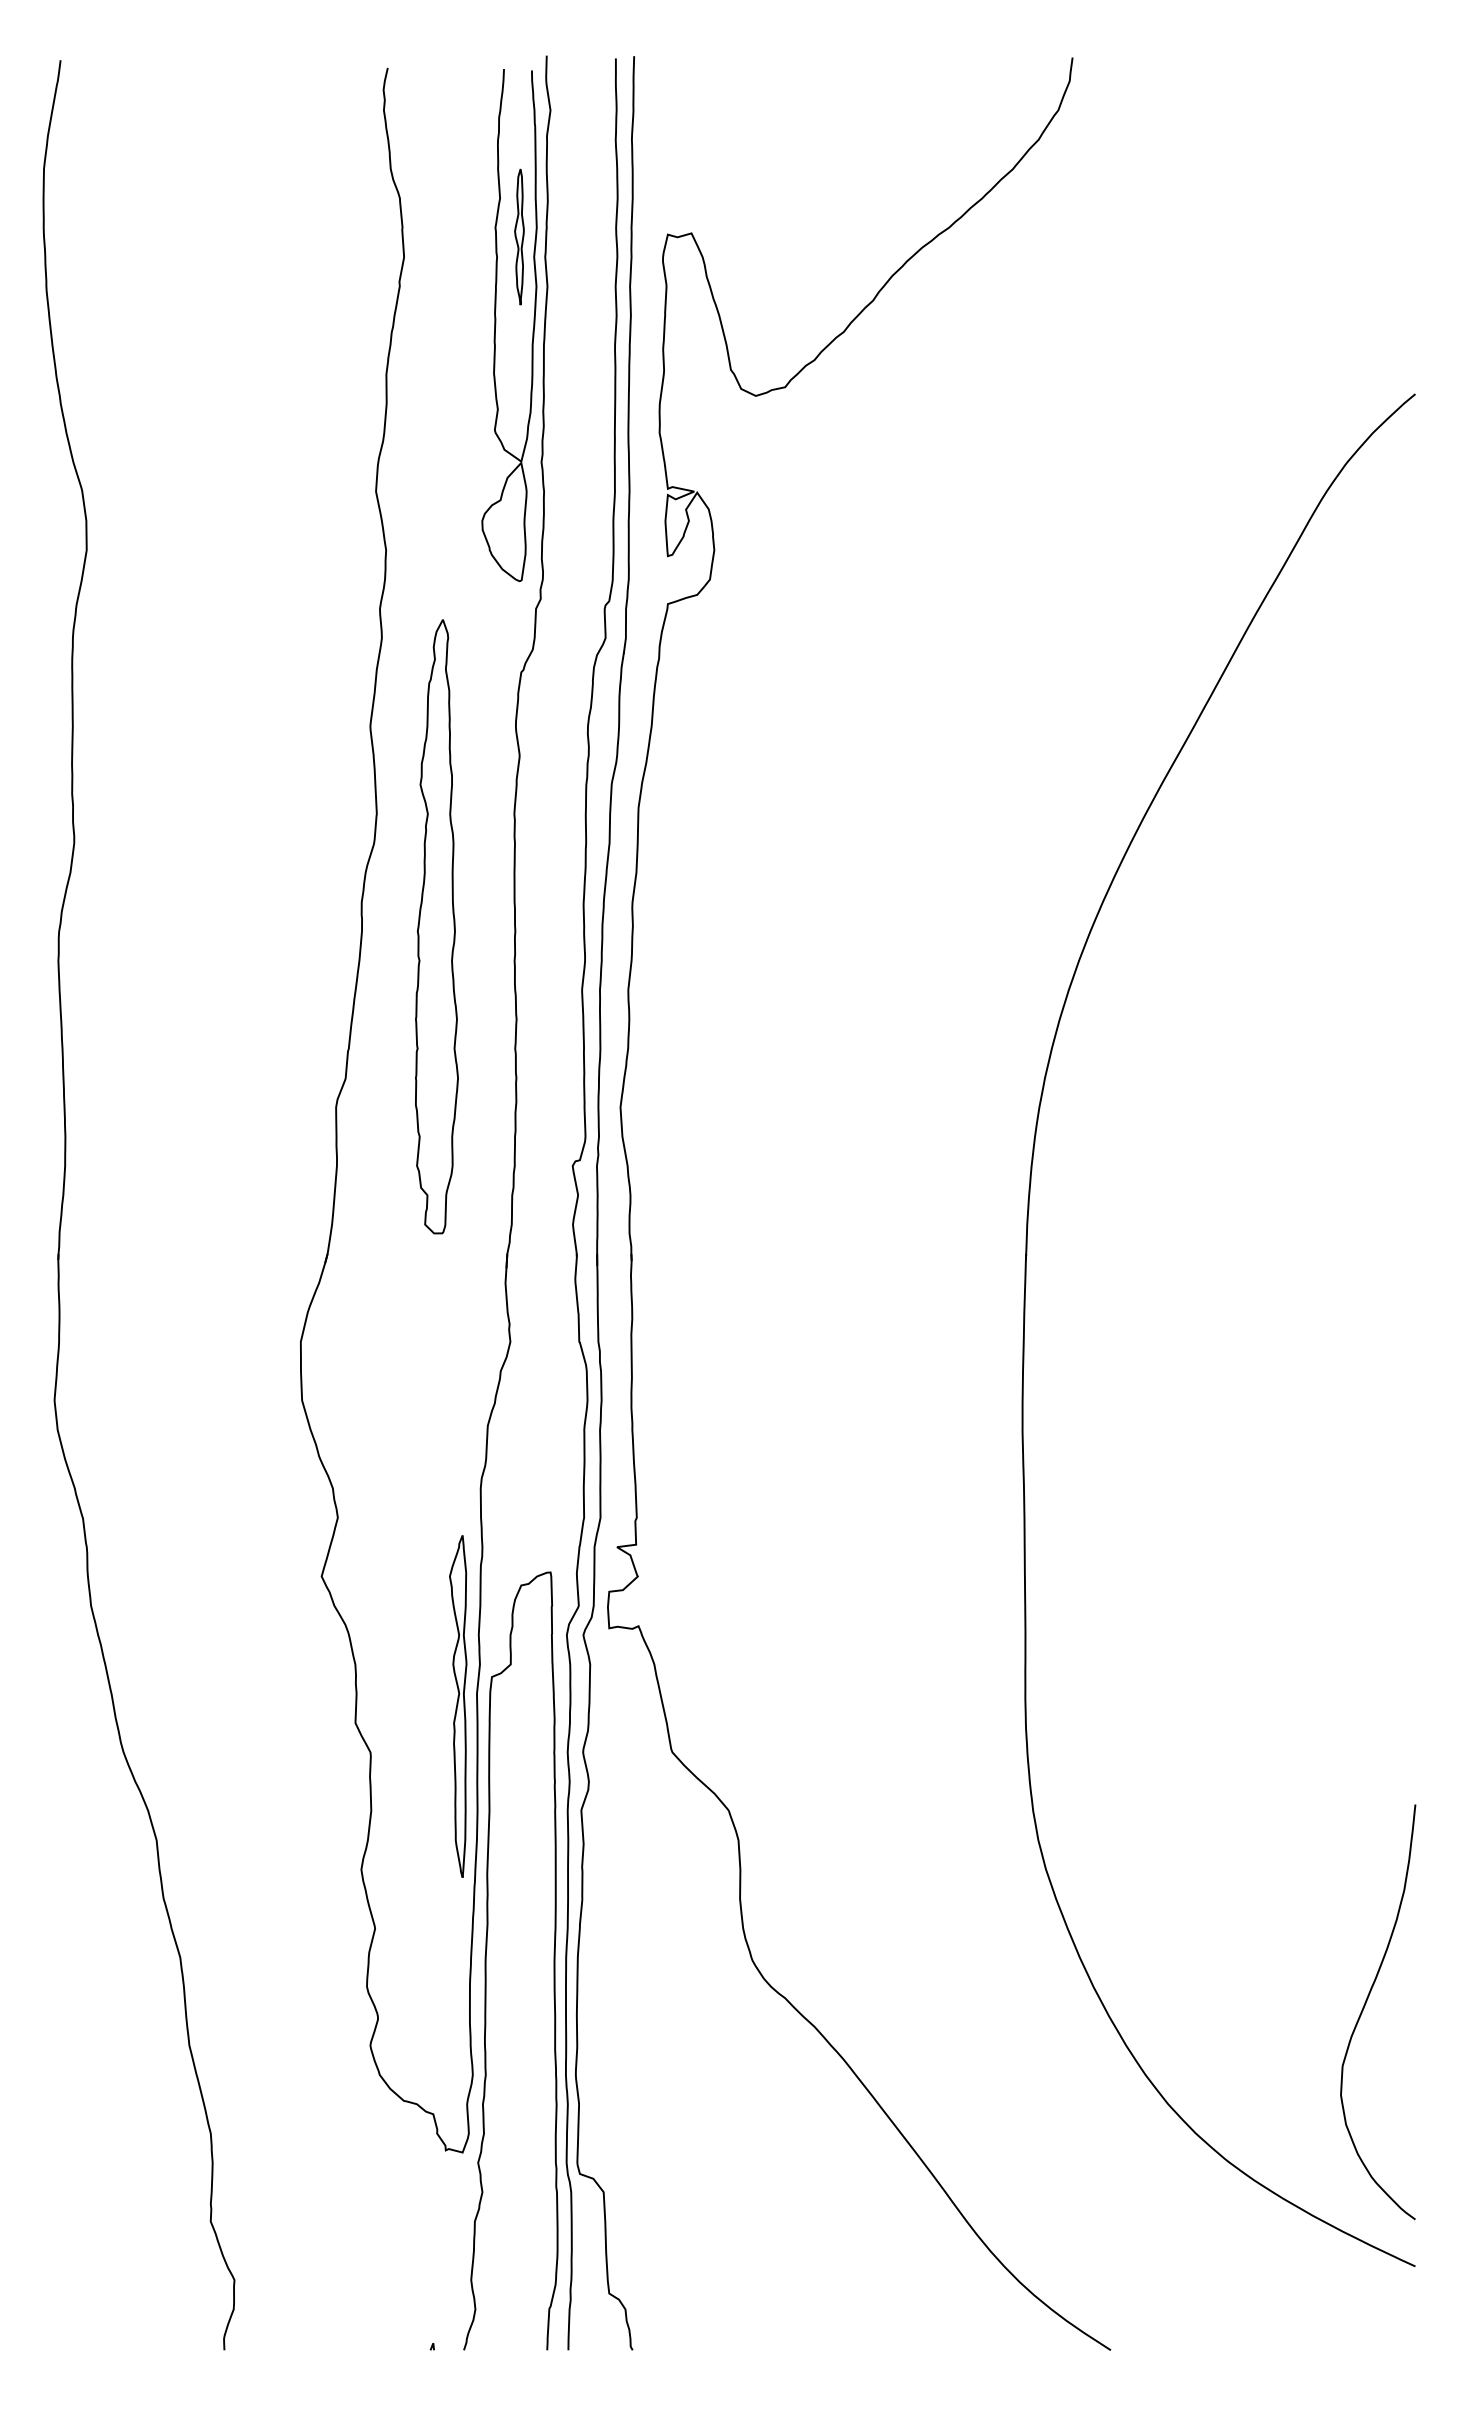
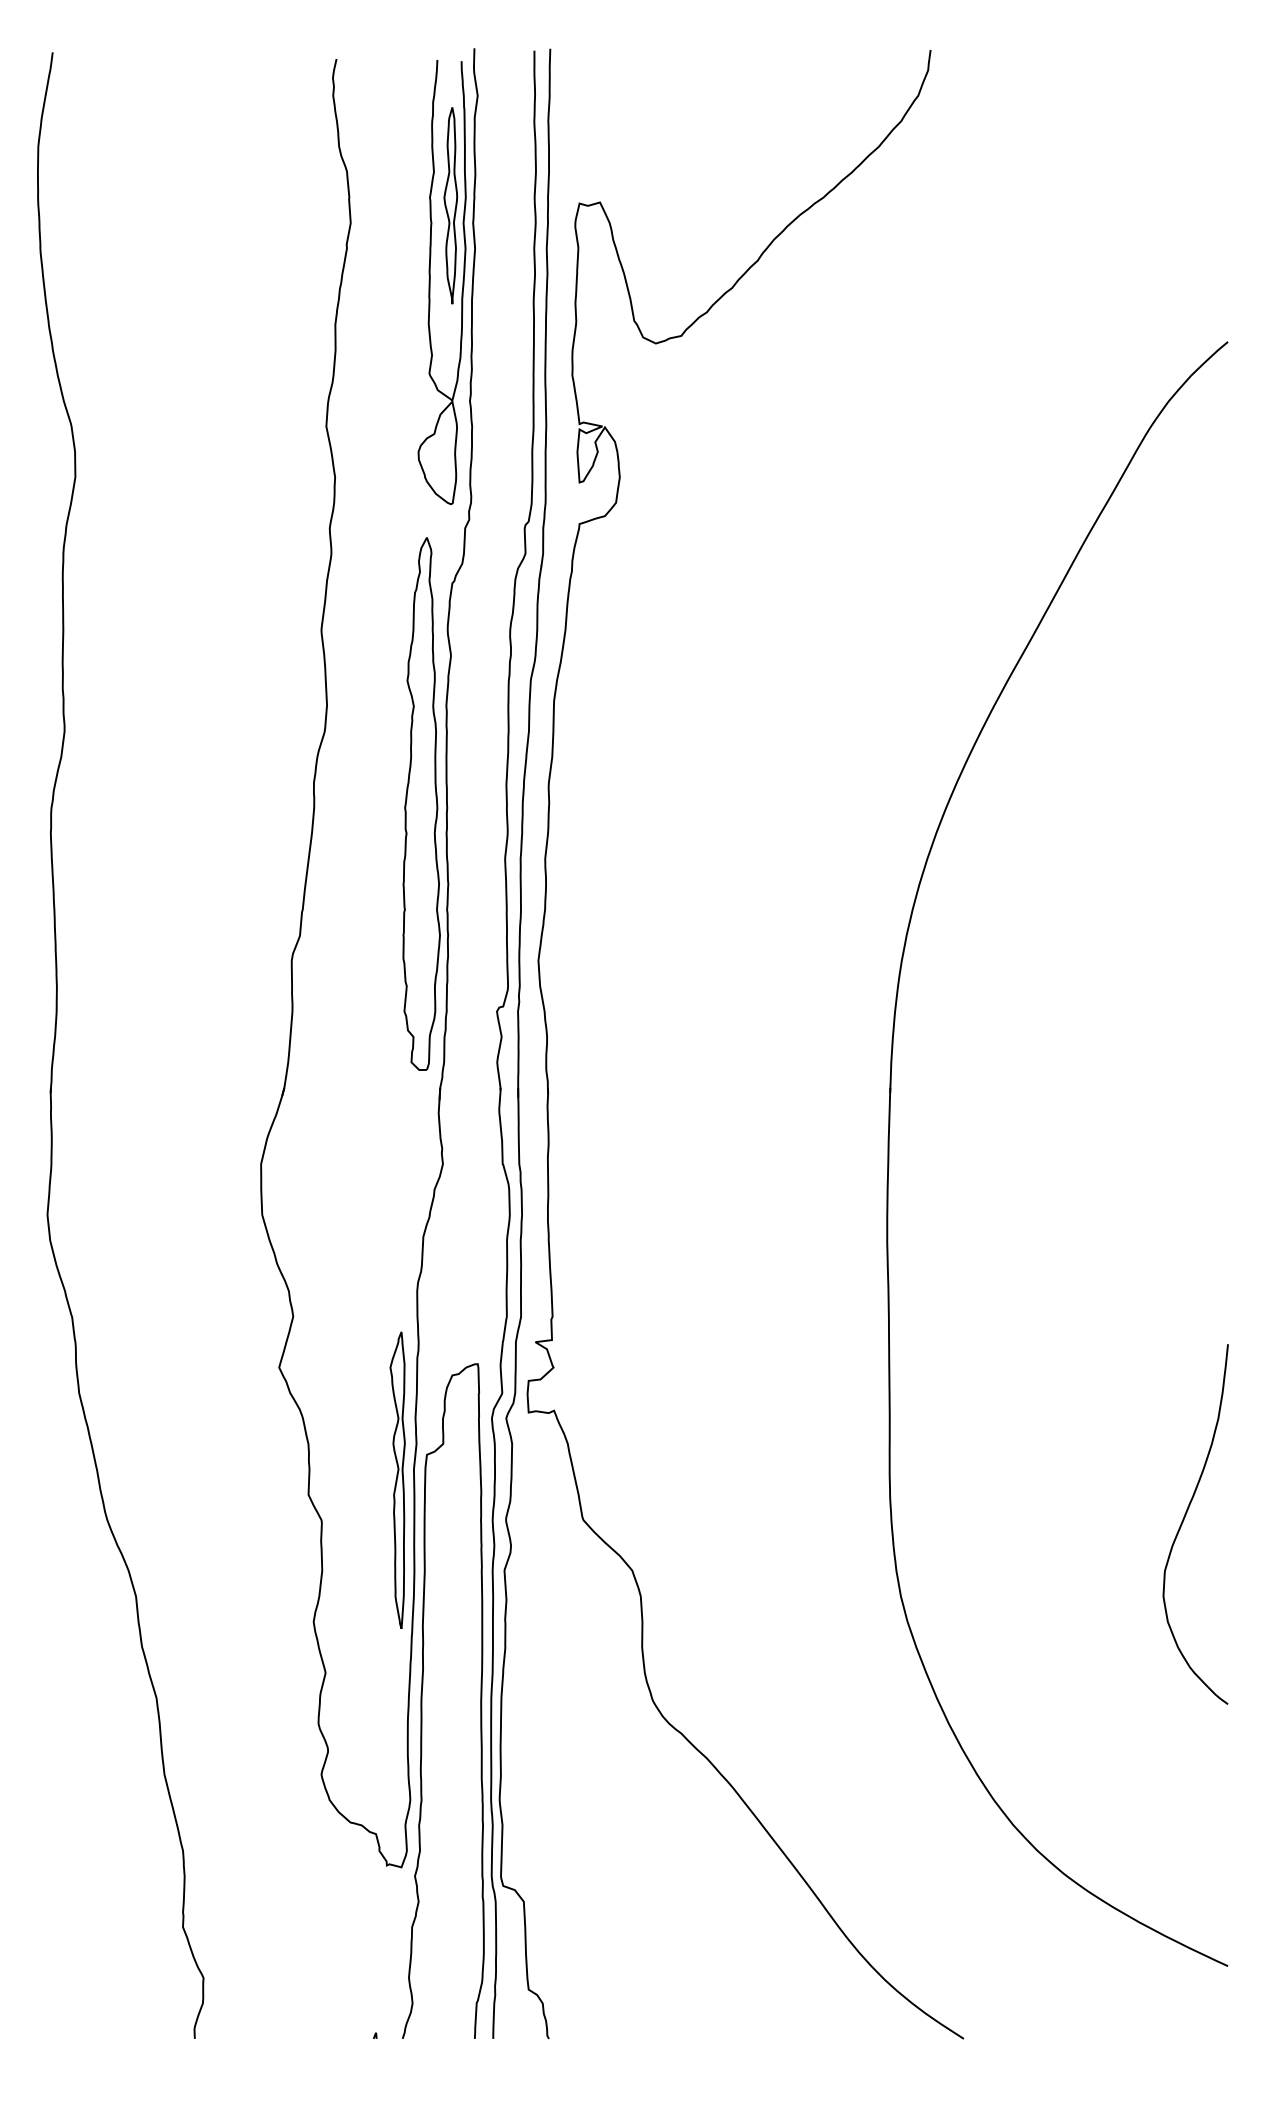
part: (519, 236) -> (450, 205), size x1.67
part: (436, 926) -> (421, 803), moved
curve: (1365, 2006) -> (1184, 1519), moved

